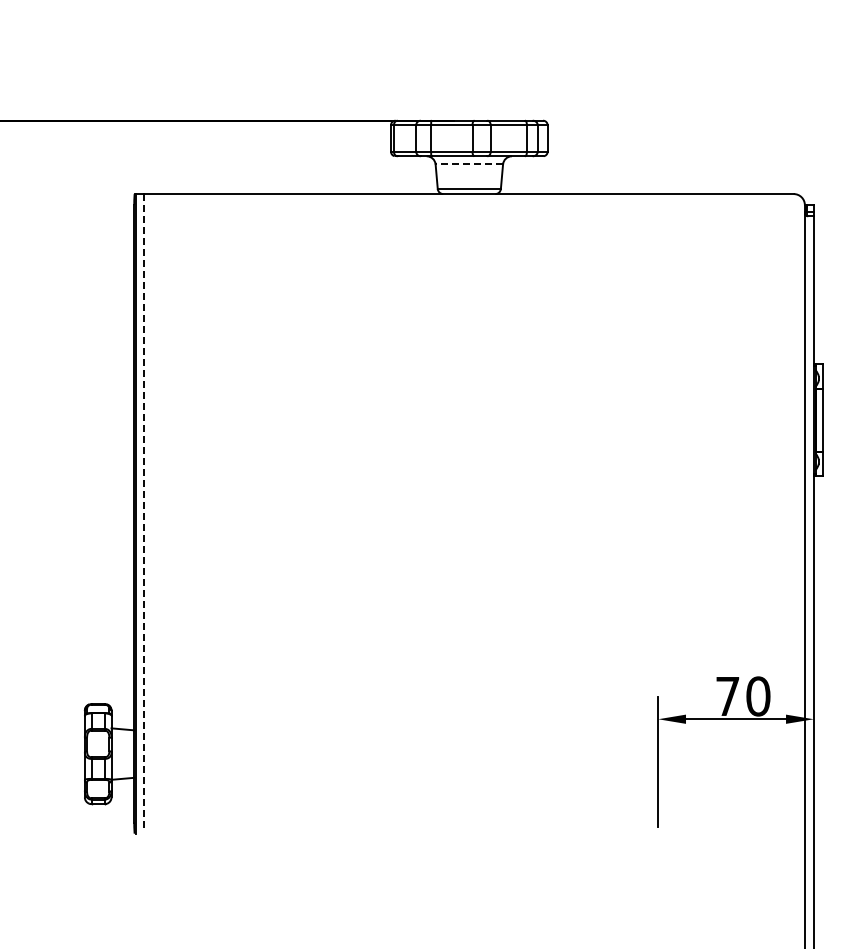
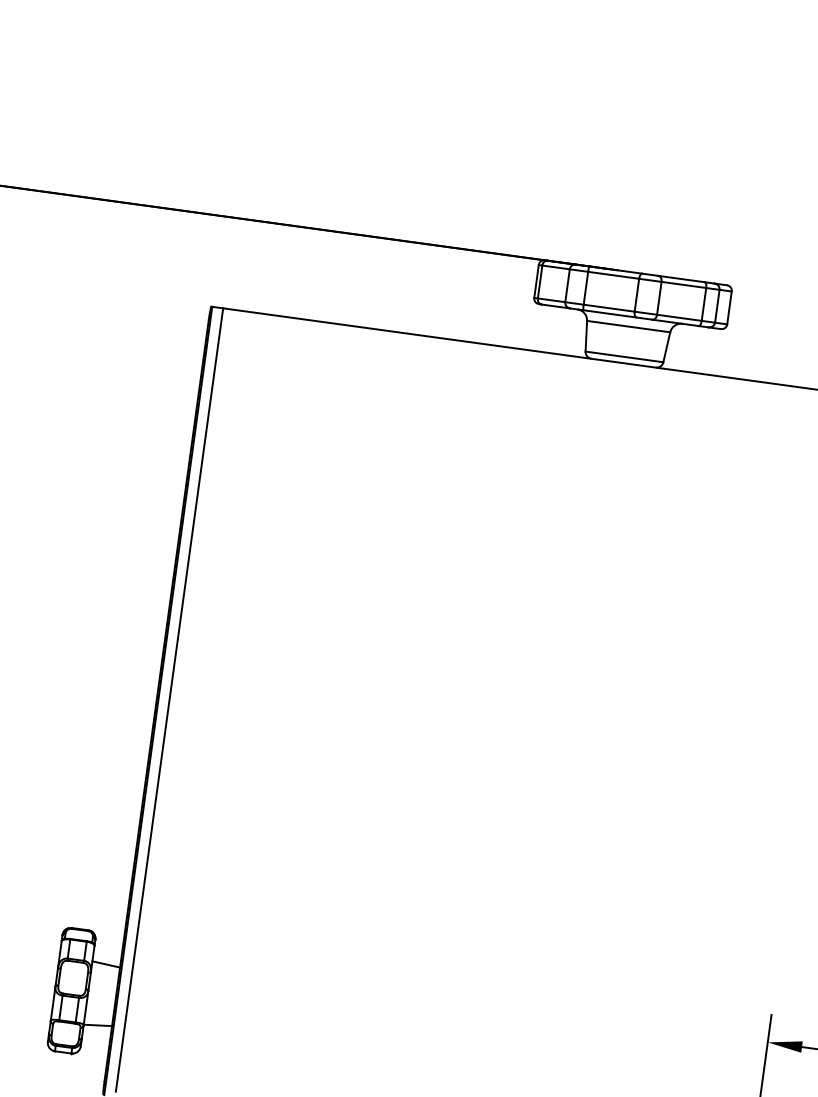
line: (469, 164) -> (628, 326), dashed -> solid
line: (144, 511) -> (169, 699), dashed -> solid

